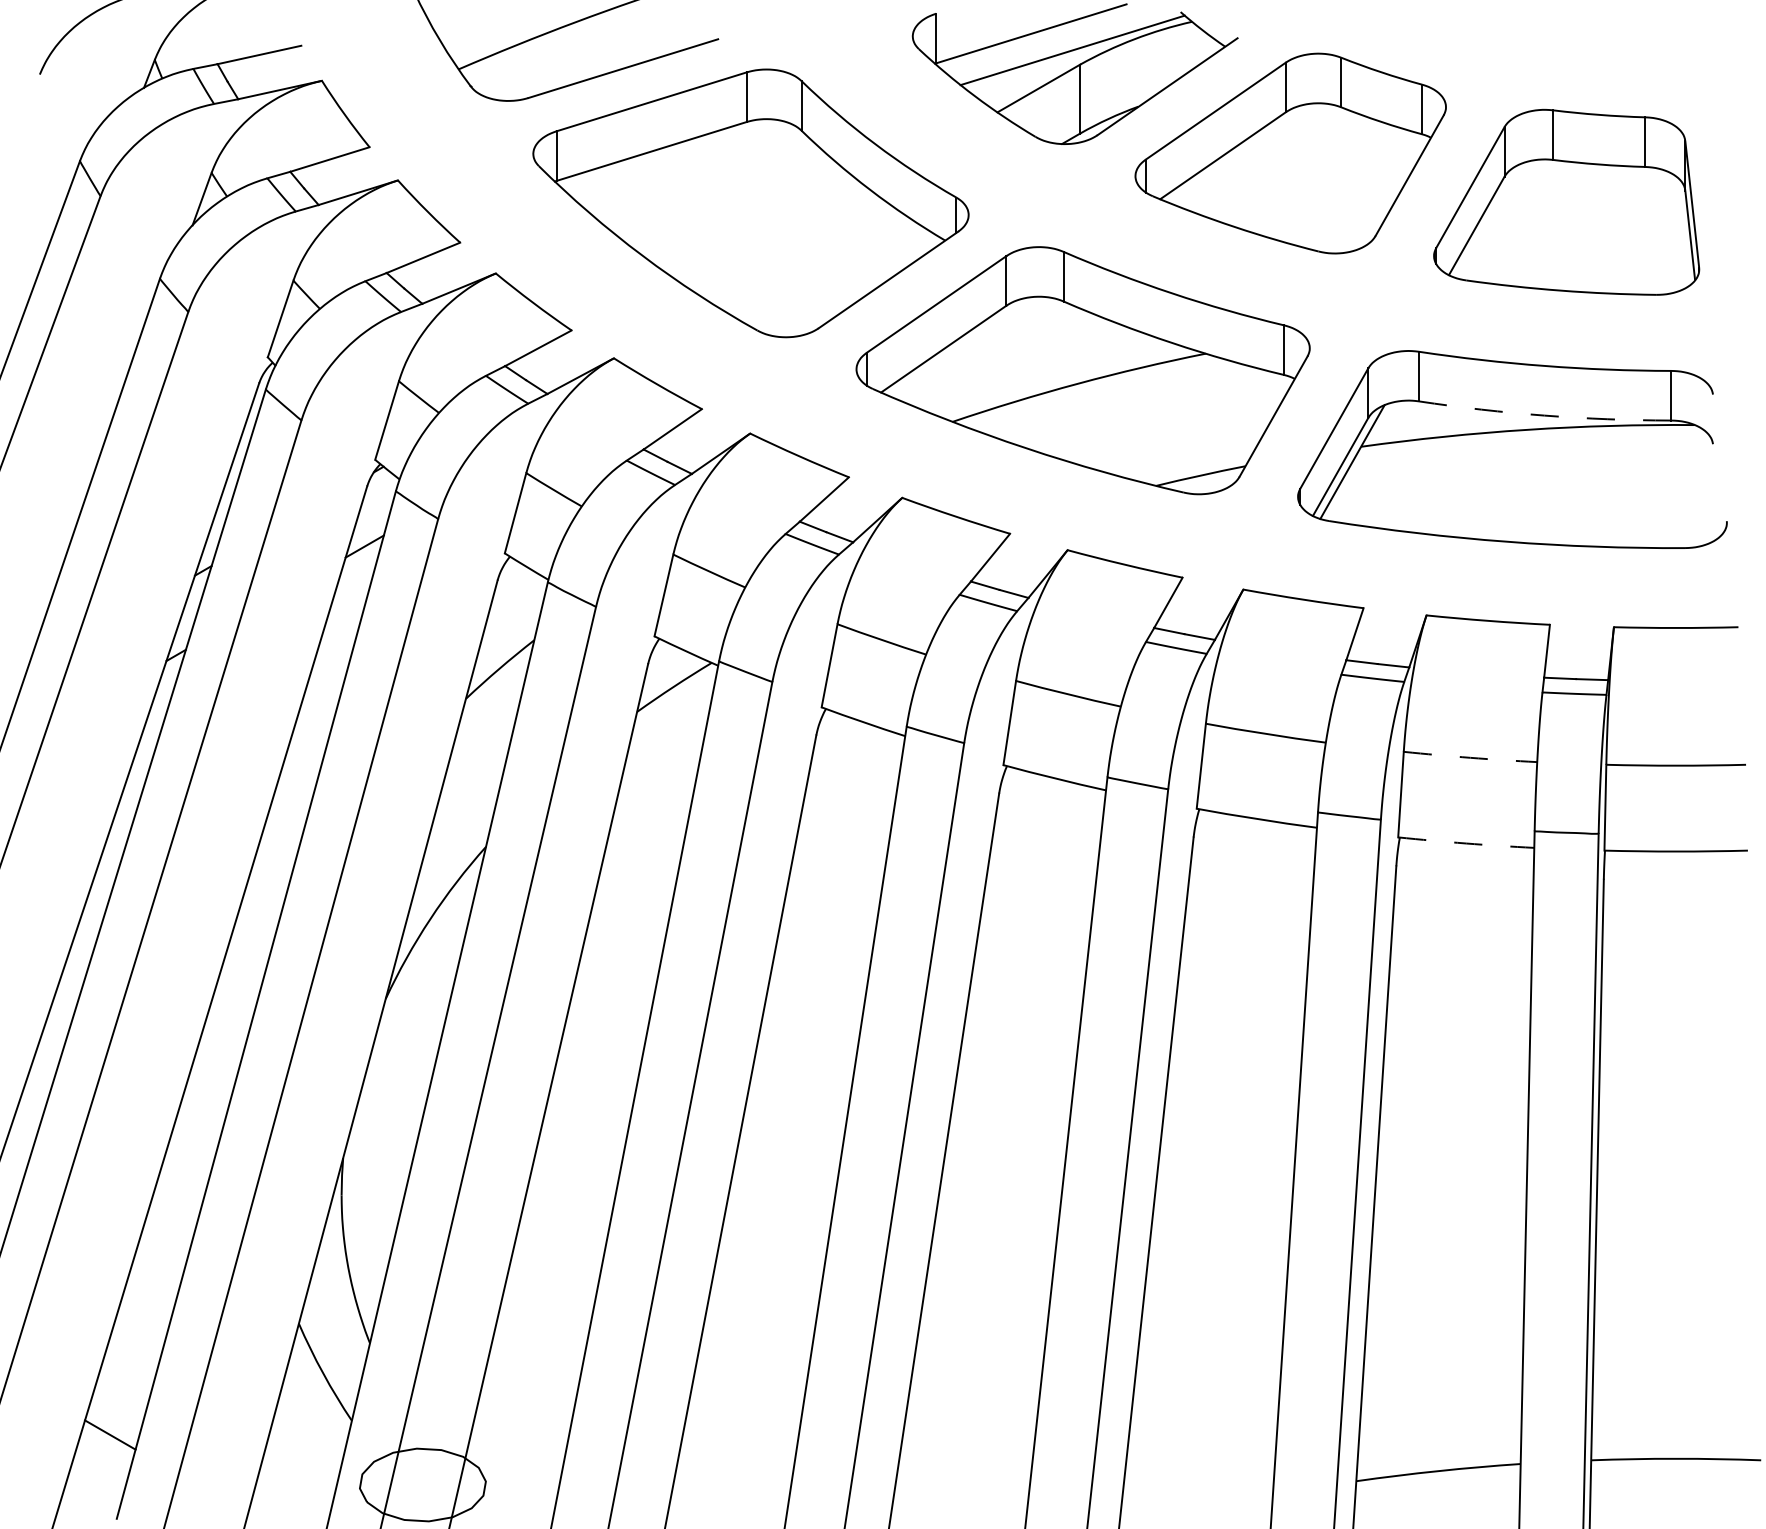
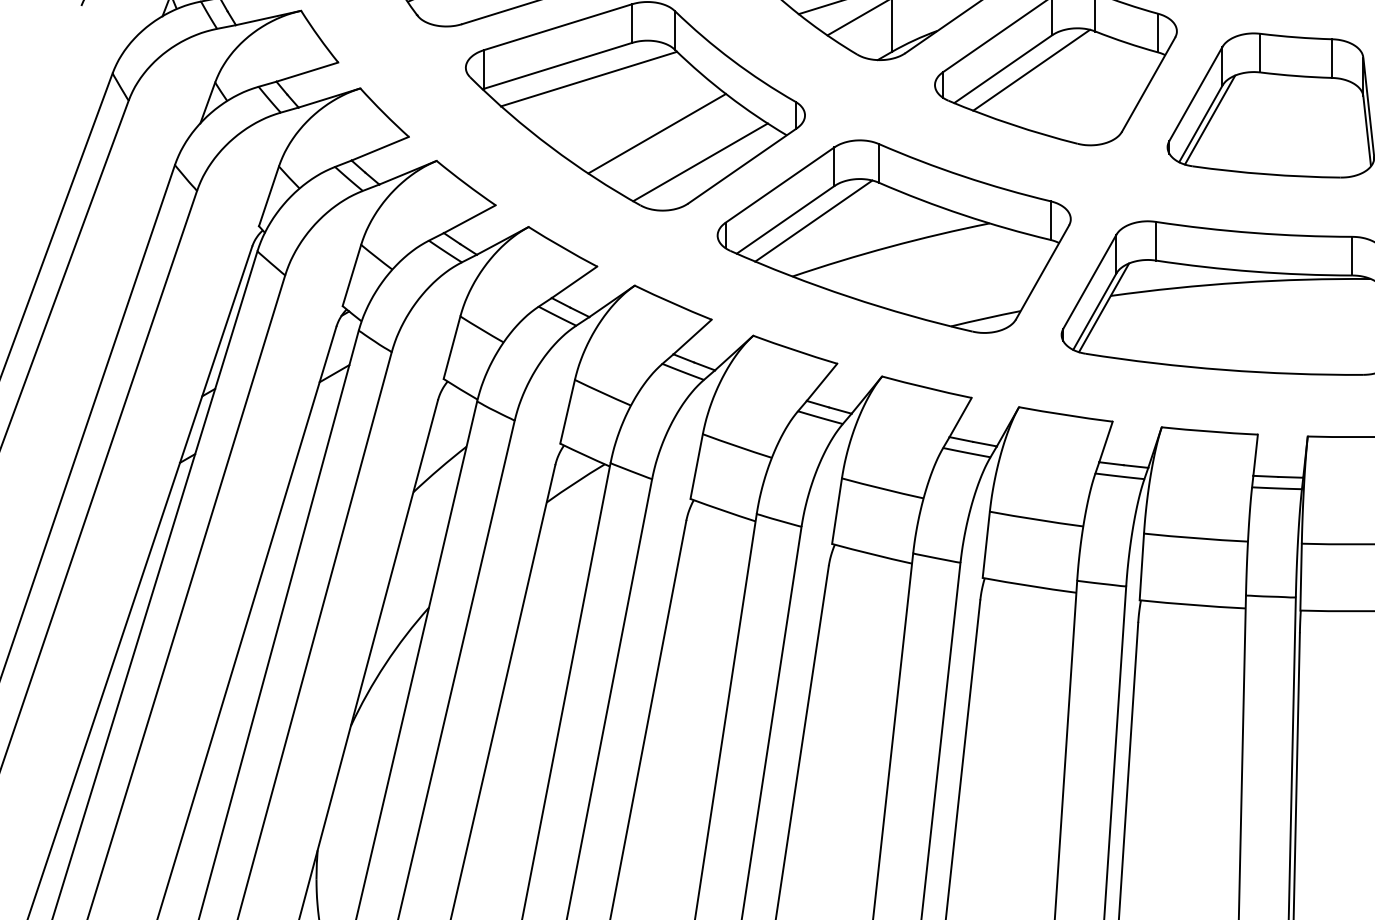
line: (1259, 157) -> (1031, 70), added
line: (691, 168) -> (589, 79), added
line: (1488, 220) -> (1210, 119), added
line: (778, 238) -> (656, 133), added
line: (834, 275) -> (700, 162), added
line: (979, 350) -> (813, 220), added
arc: (1544, 415) -> (1253, 271), dashed -> solid
arc: (1470, 757) -> (1196, 538), dashed -> solid
arc: (1466, 843) -> (1192, 605), dashed -> solid

